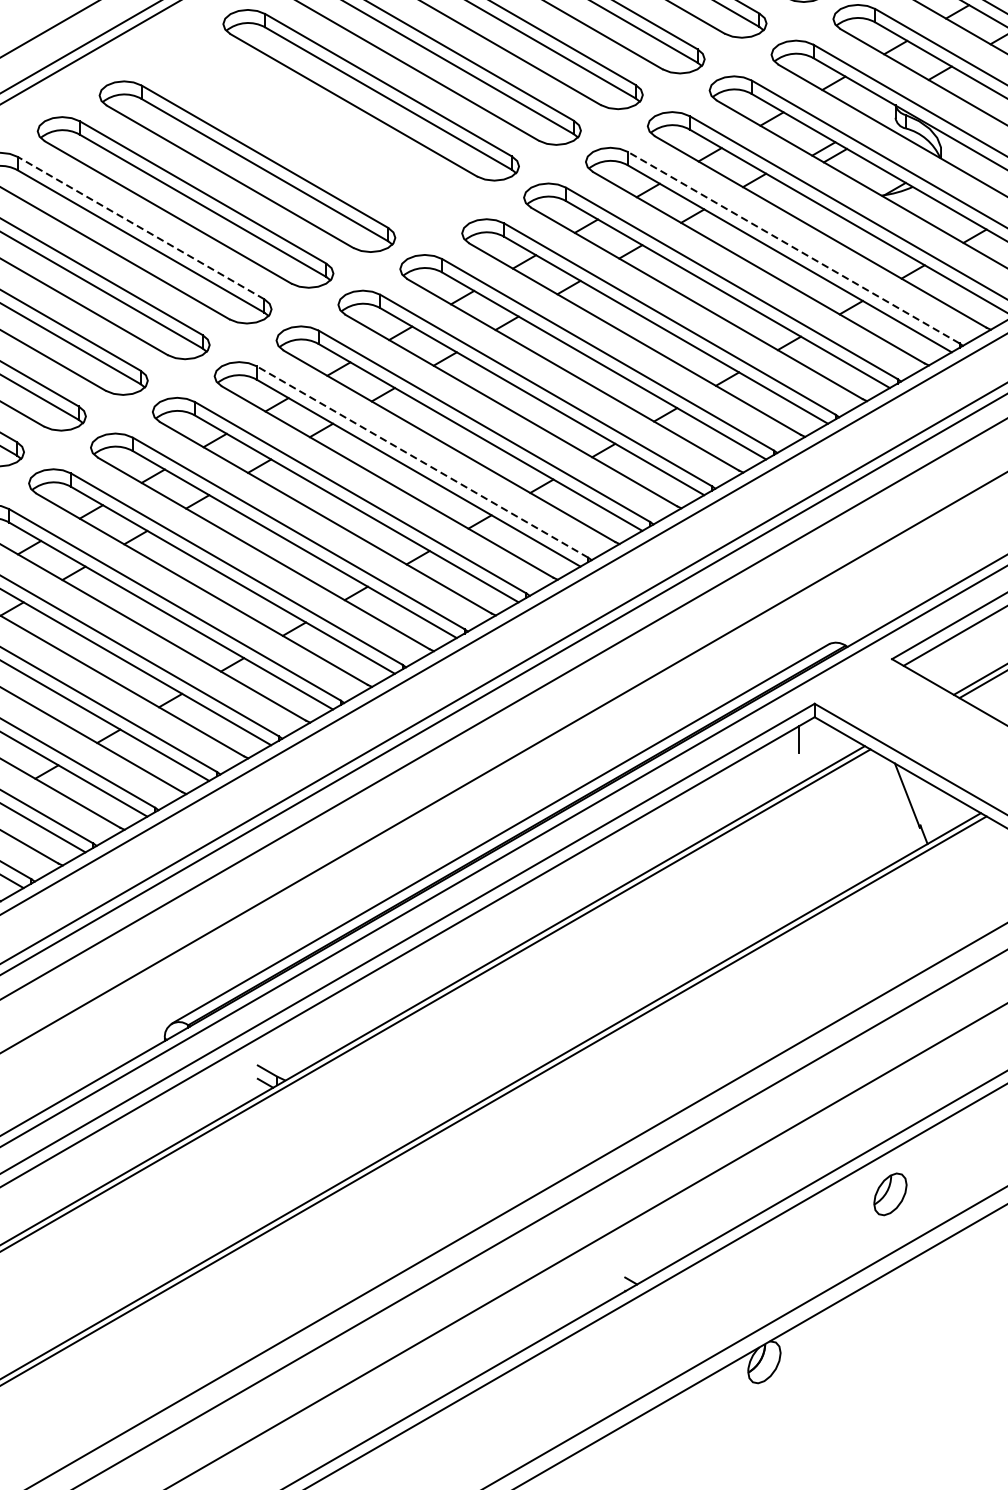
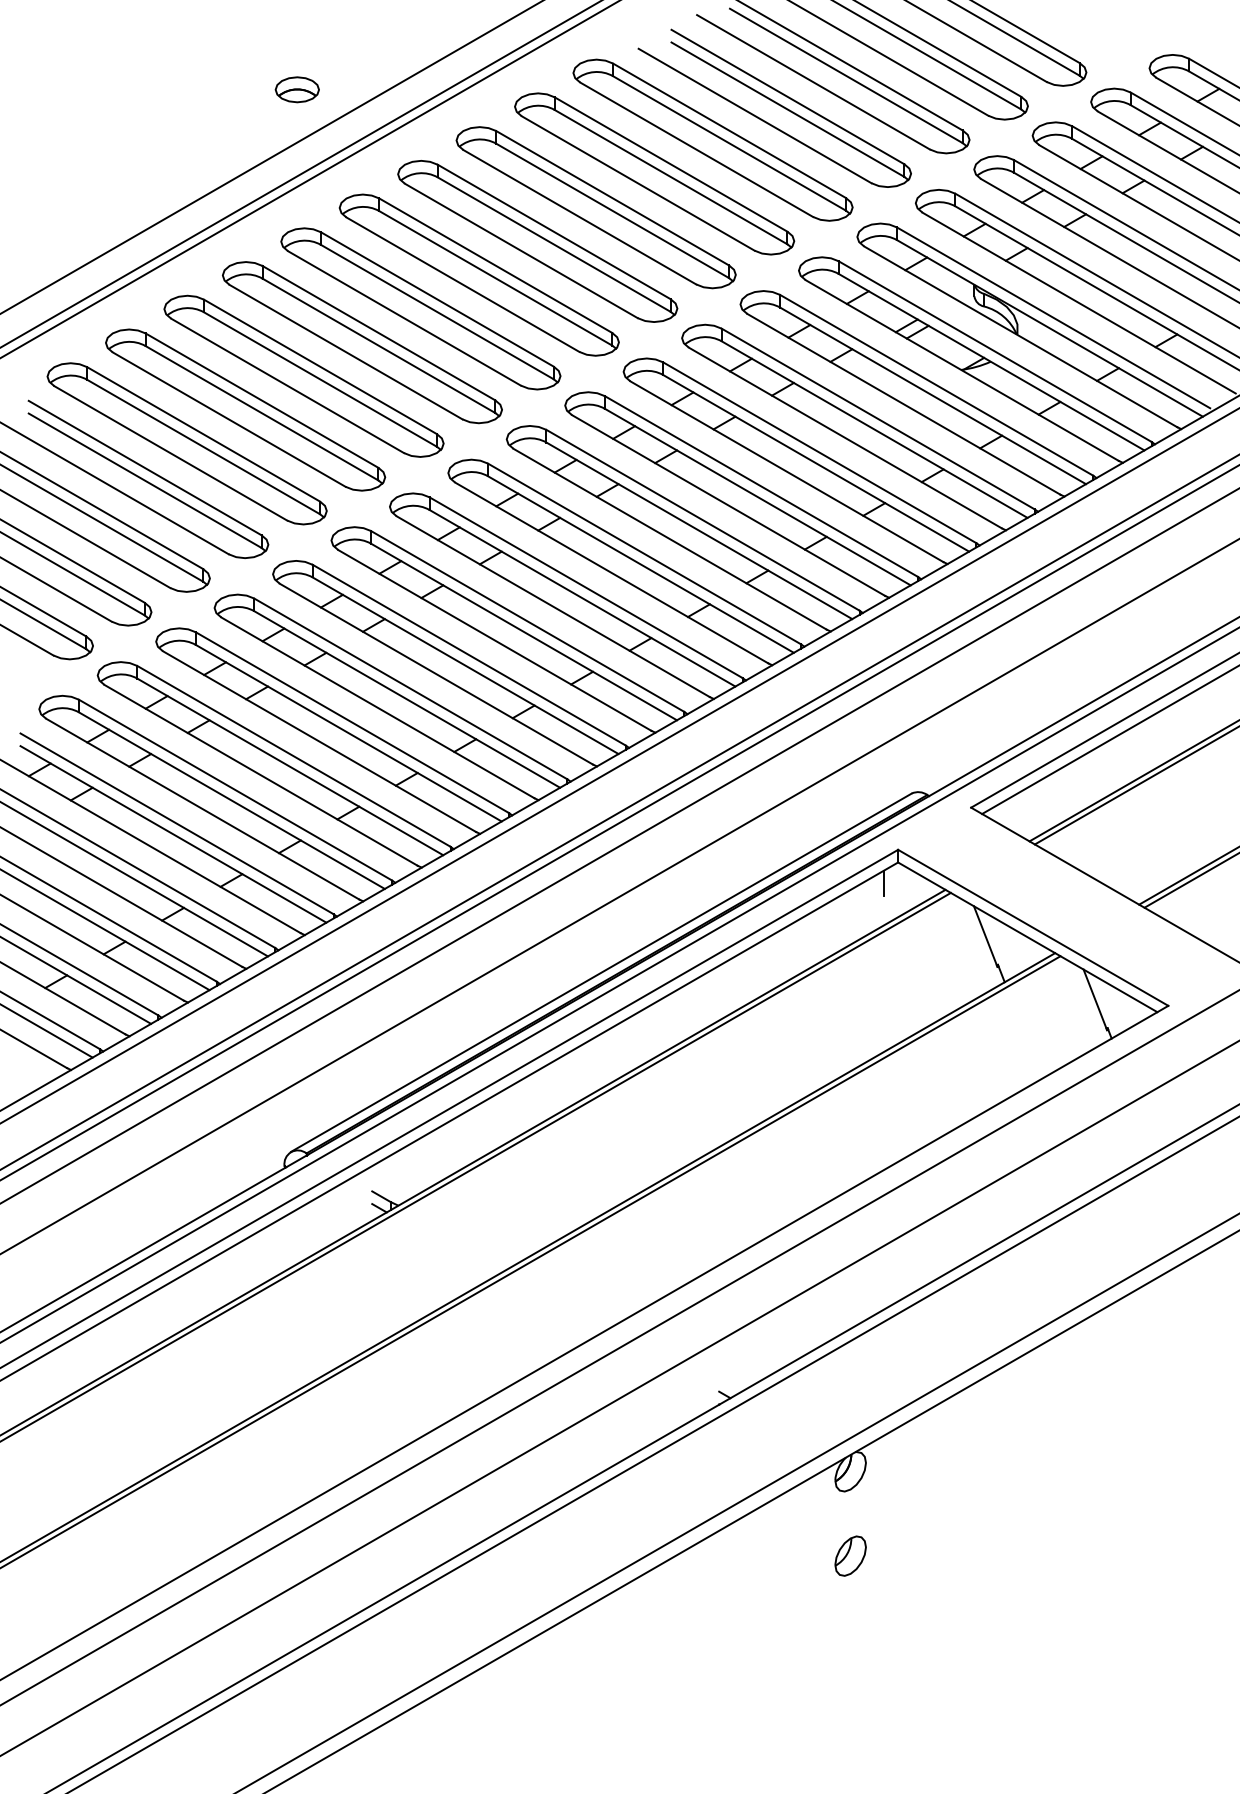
part: (308, 130) -> (420, 308), added
line: (140, 227) -> (261, 400), dashed -> solid
line: (793, 248) -> (878, 419), dashed -> solid
line: (422, 462) -> (527, 621), dashed -> solid
part: (890, 1193) -> (850, 1555), moved

